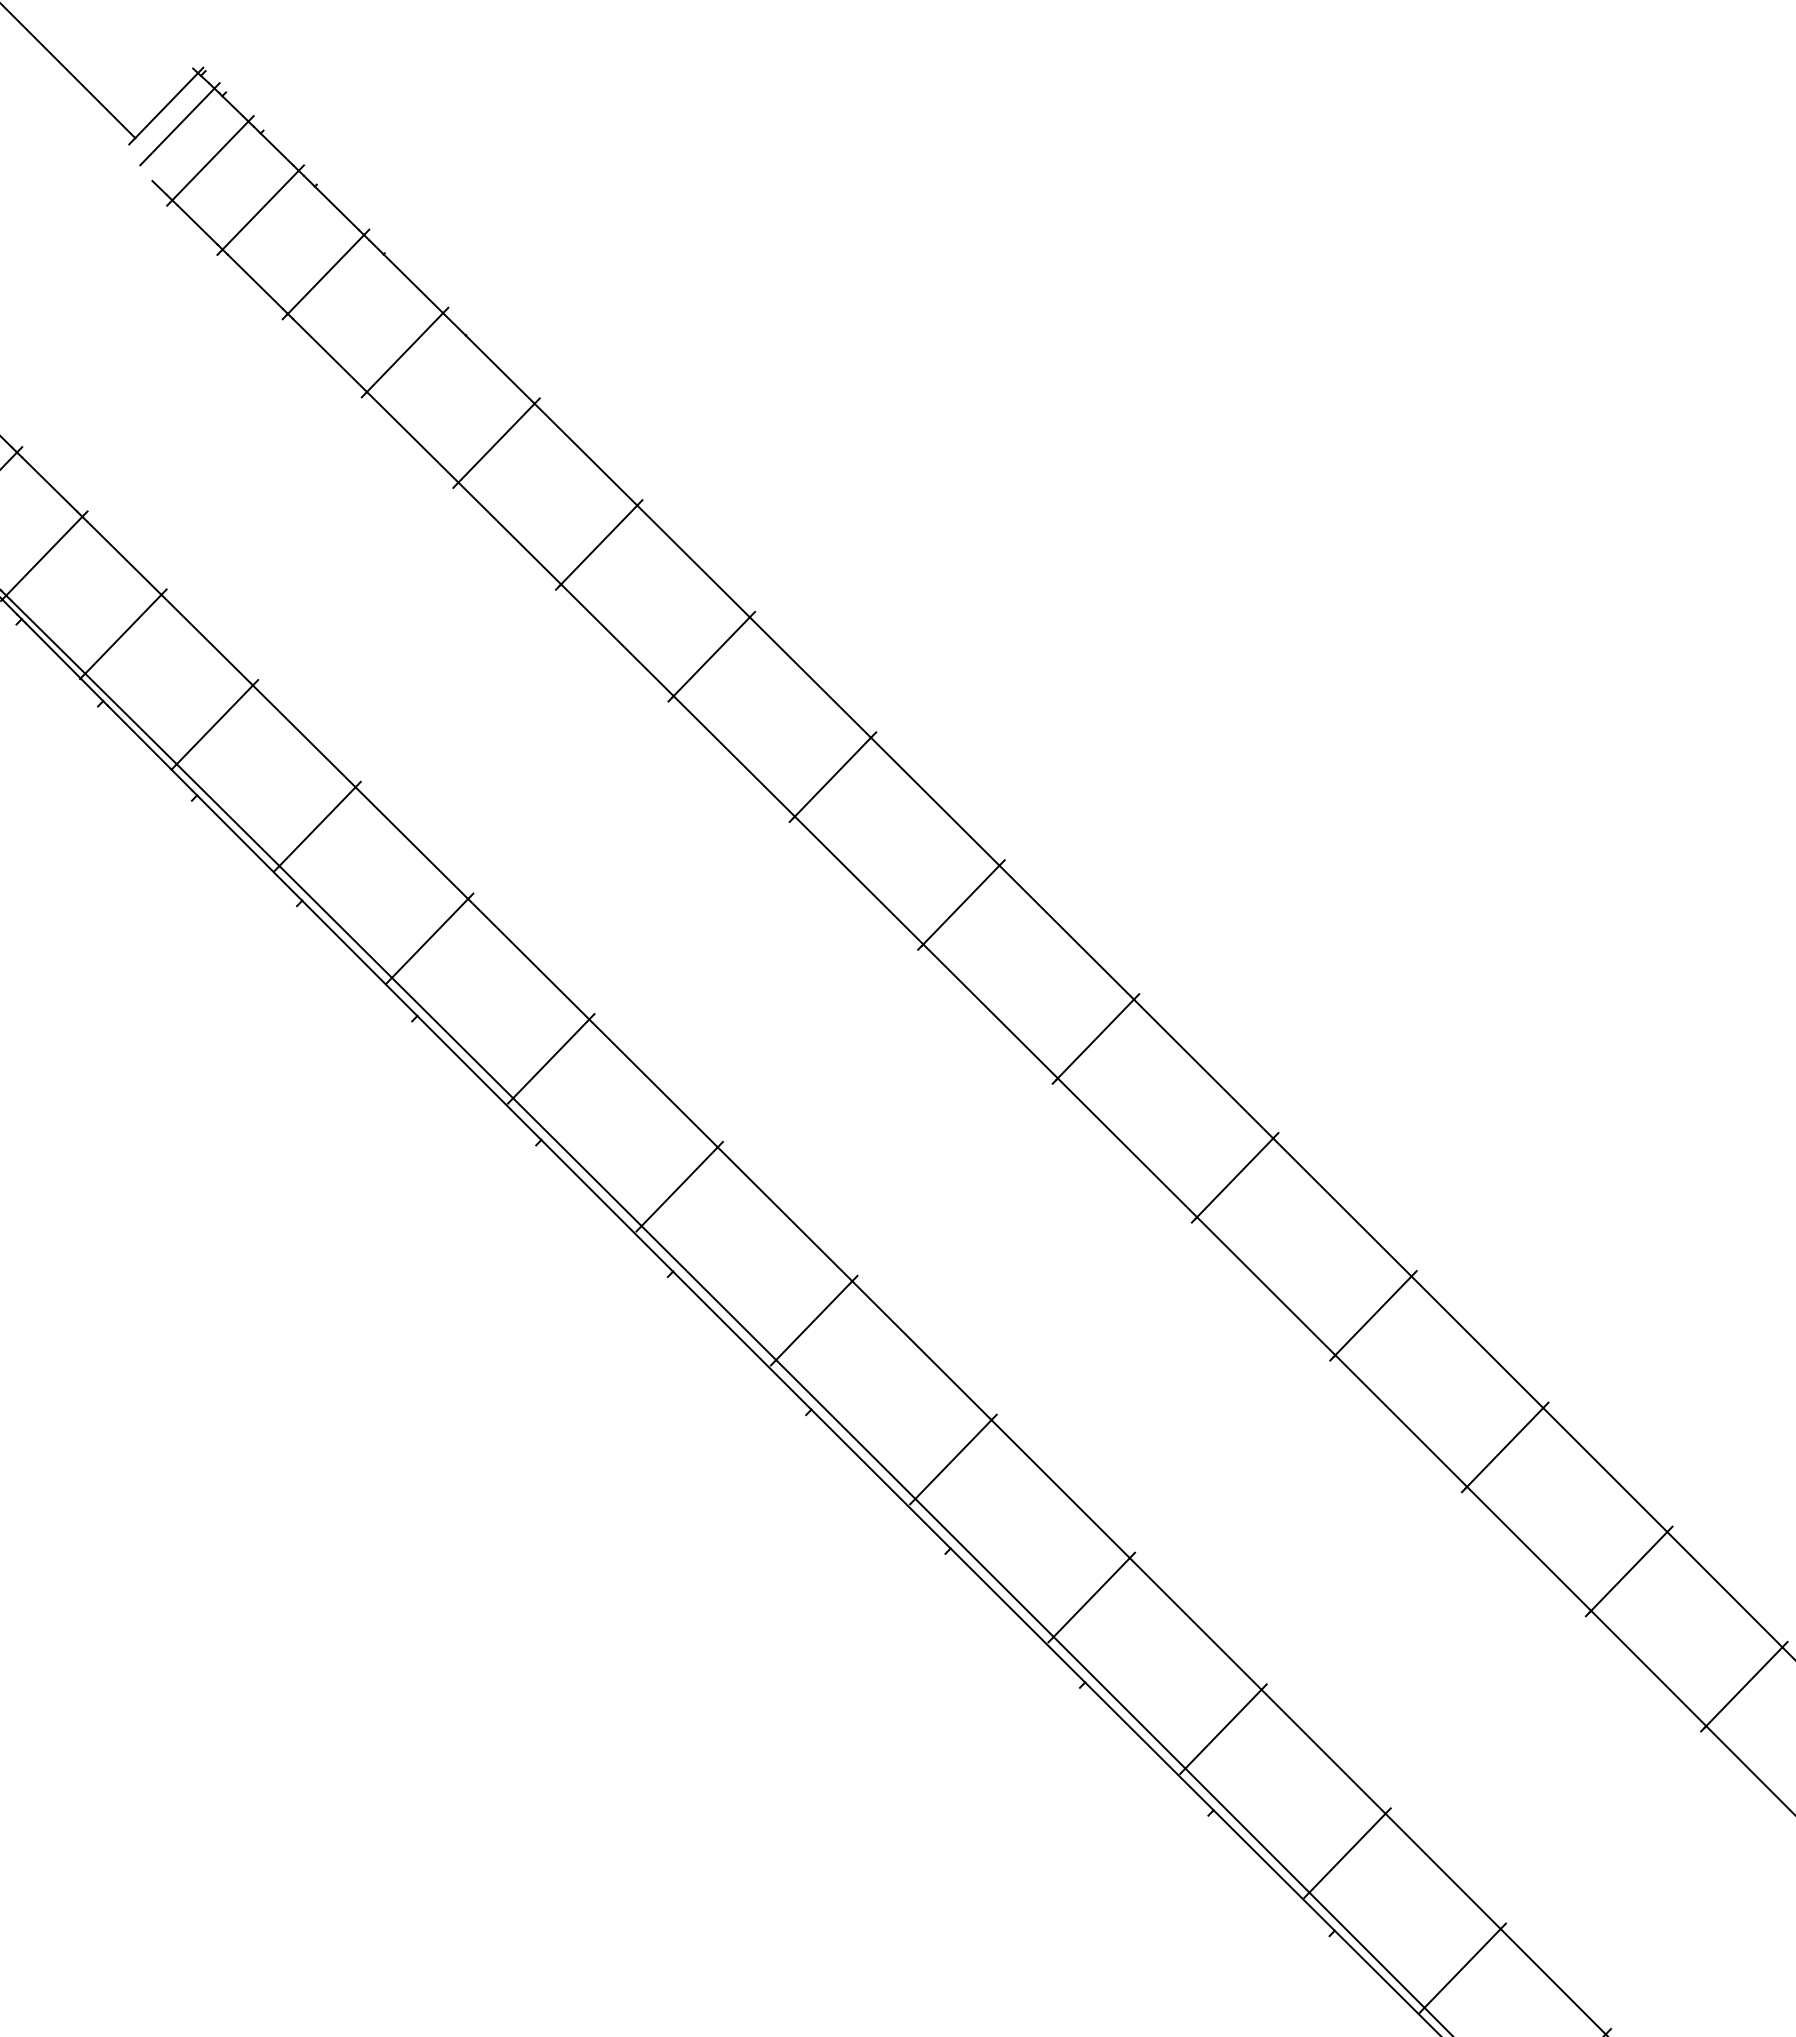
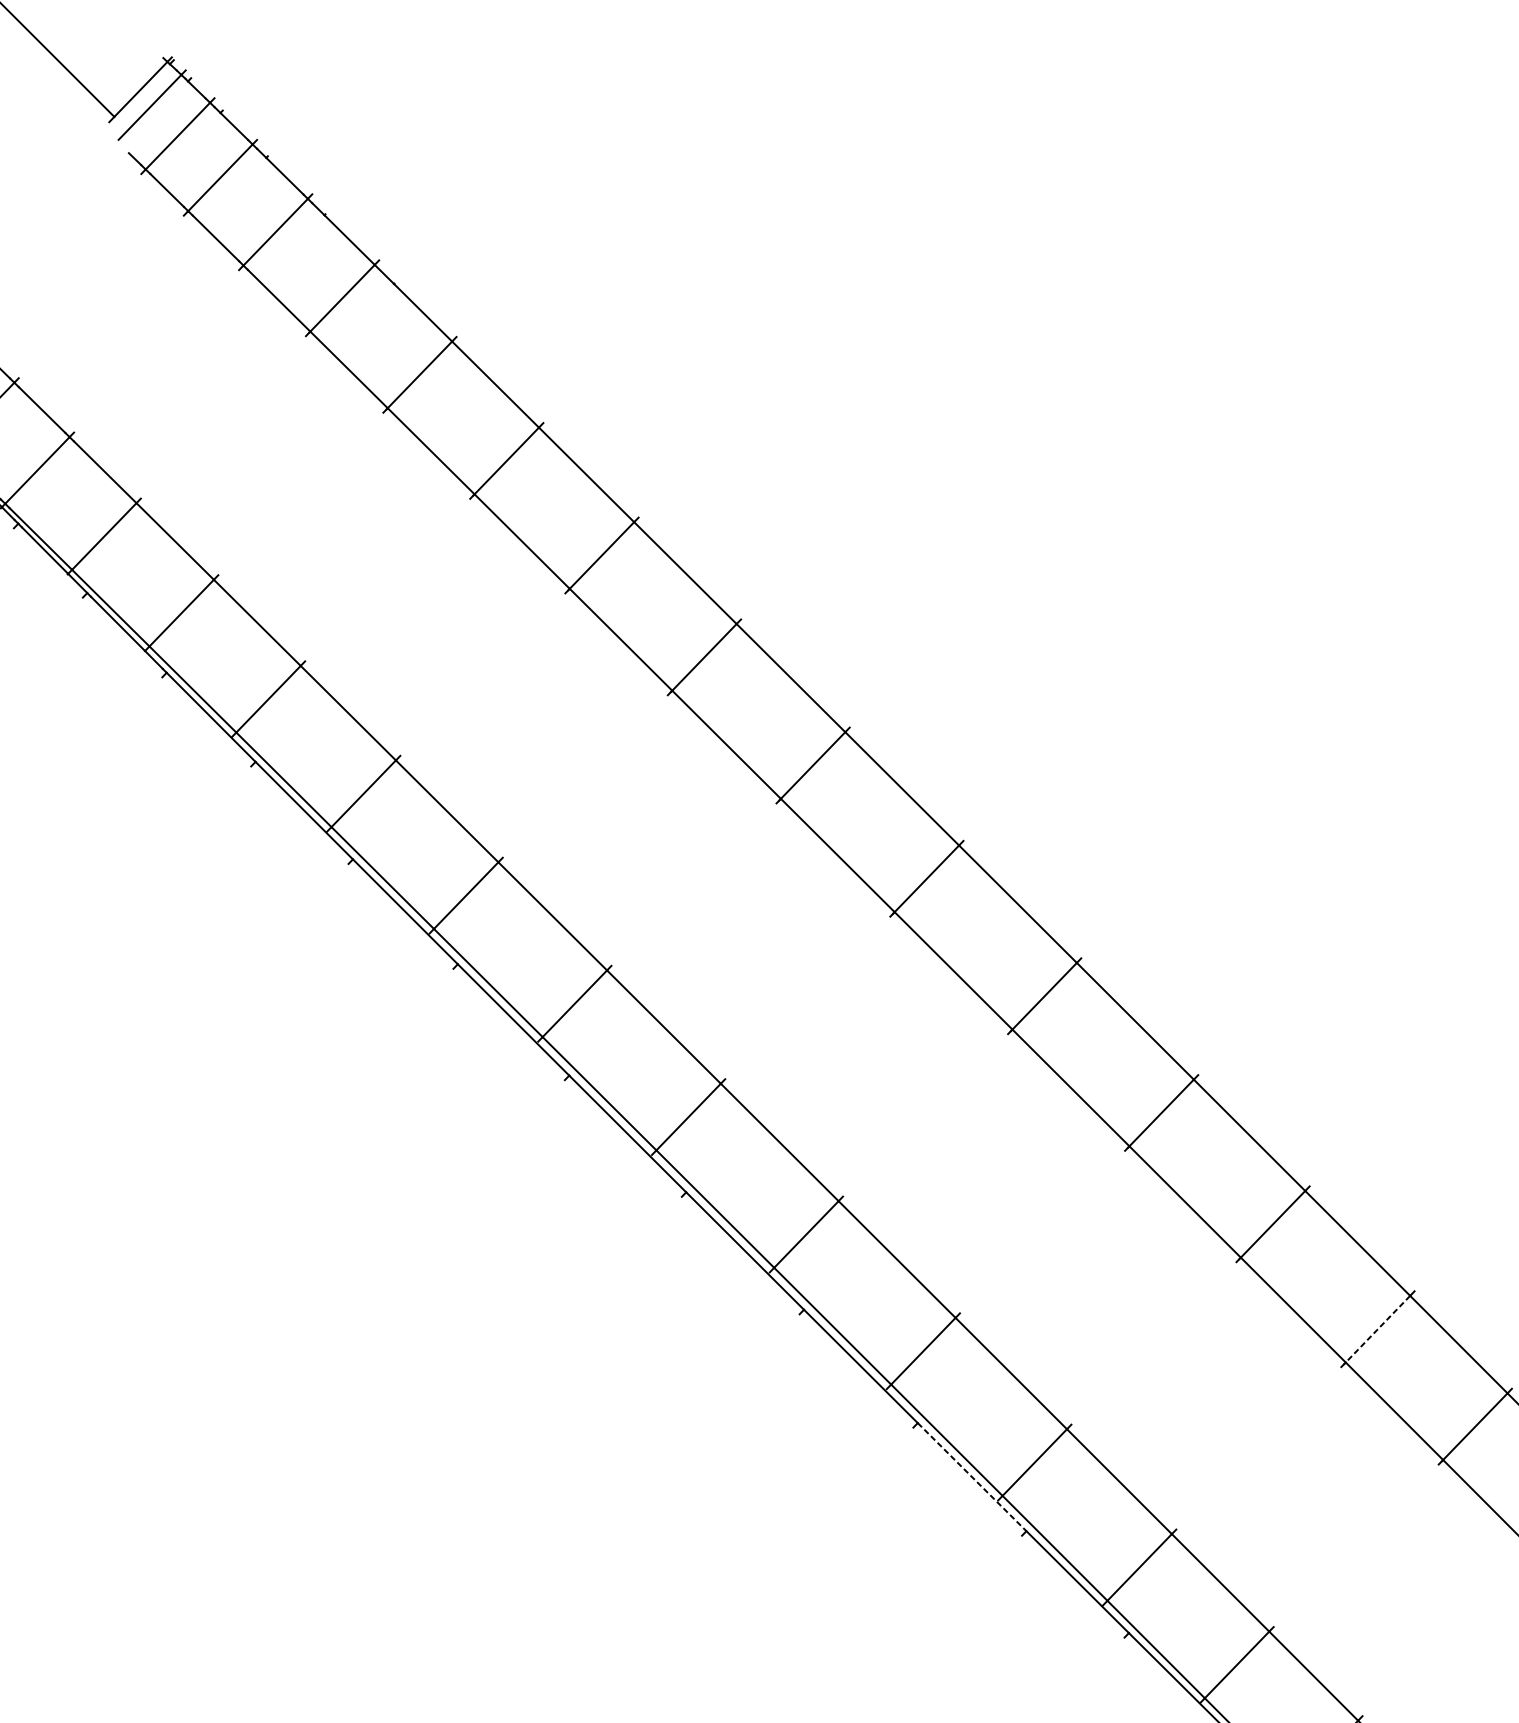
line: (1629, 1571) -> (1378, 1329), solid -> dashed
line: (1149, 1746) -> (972, 1477), solid -> dashed

